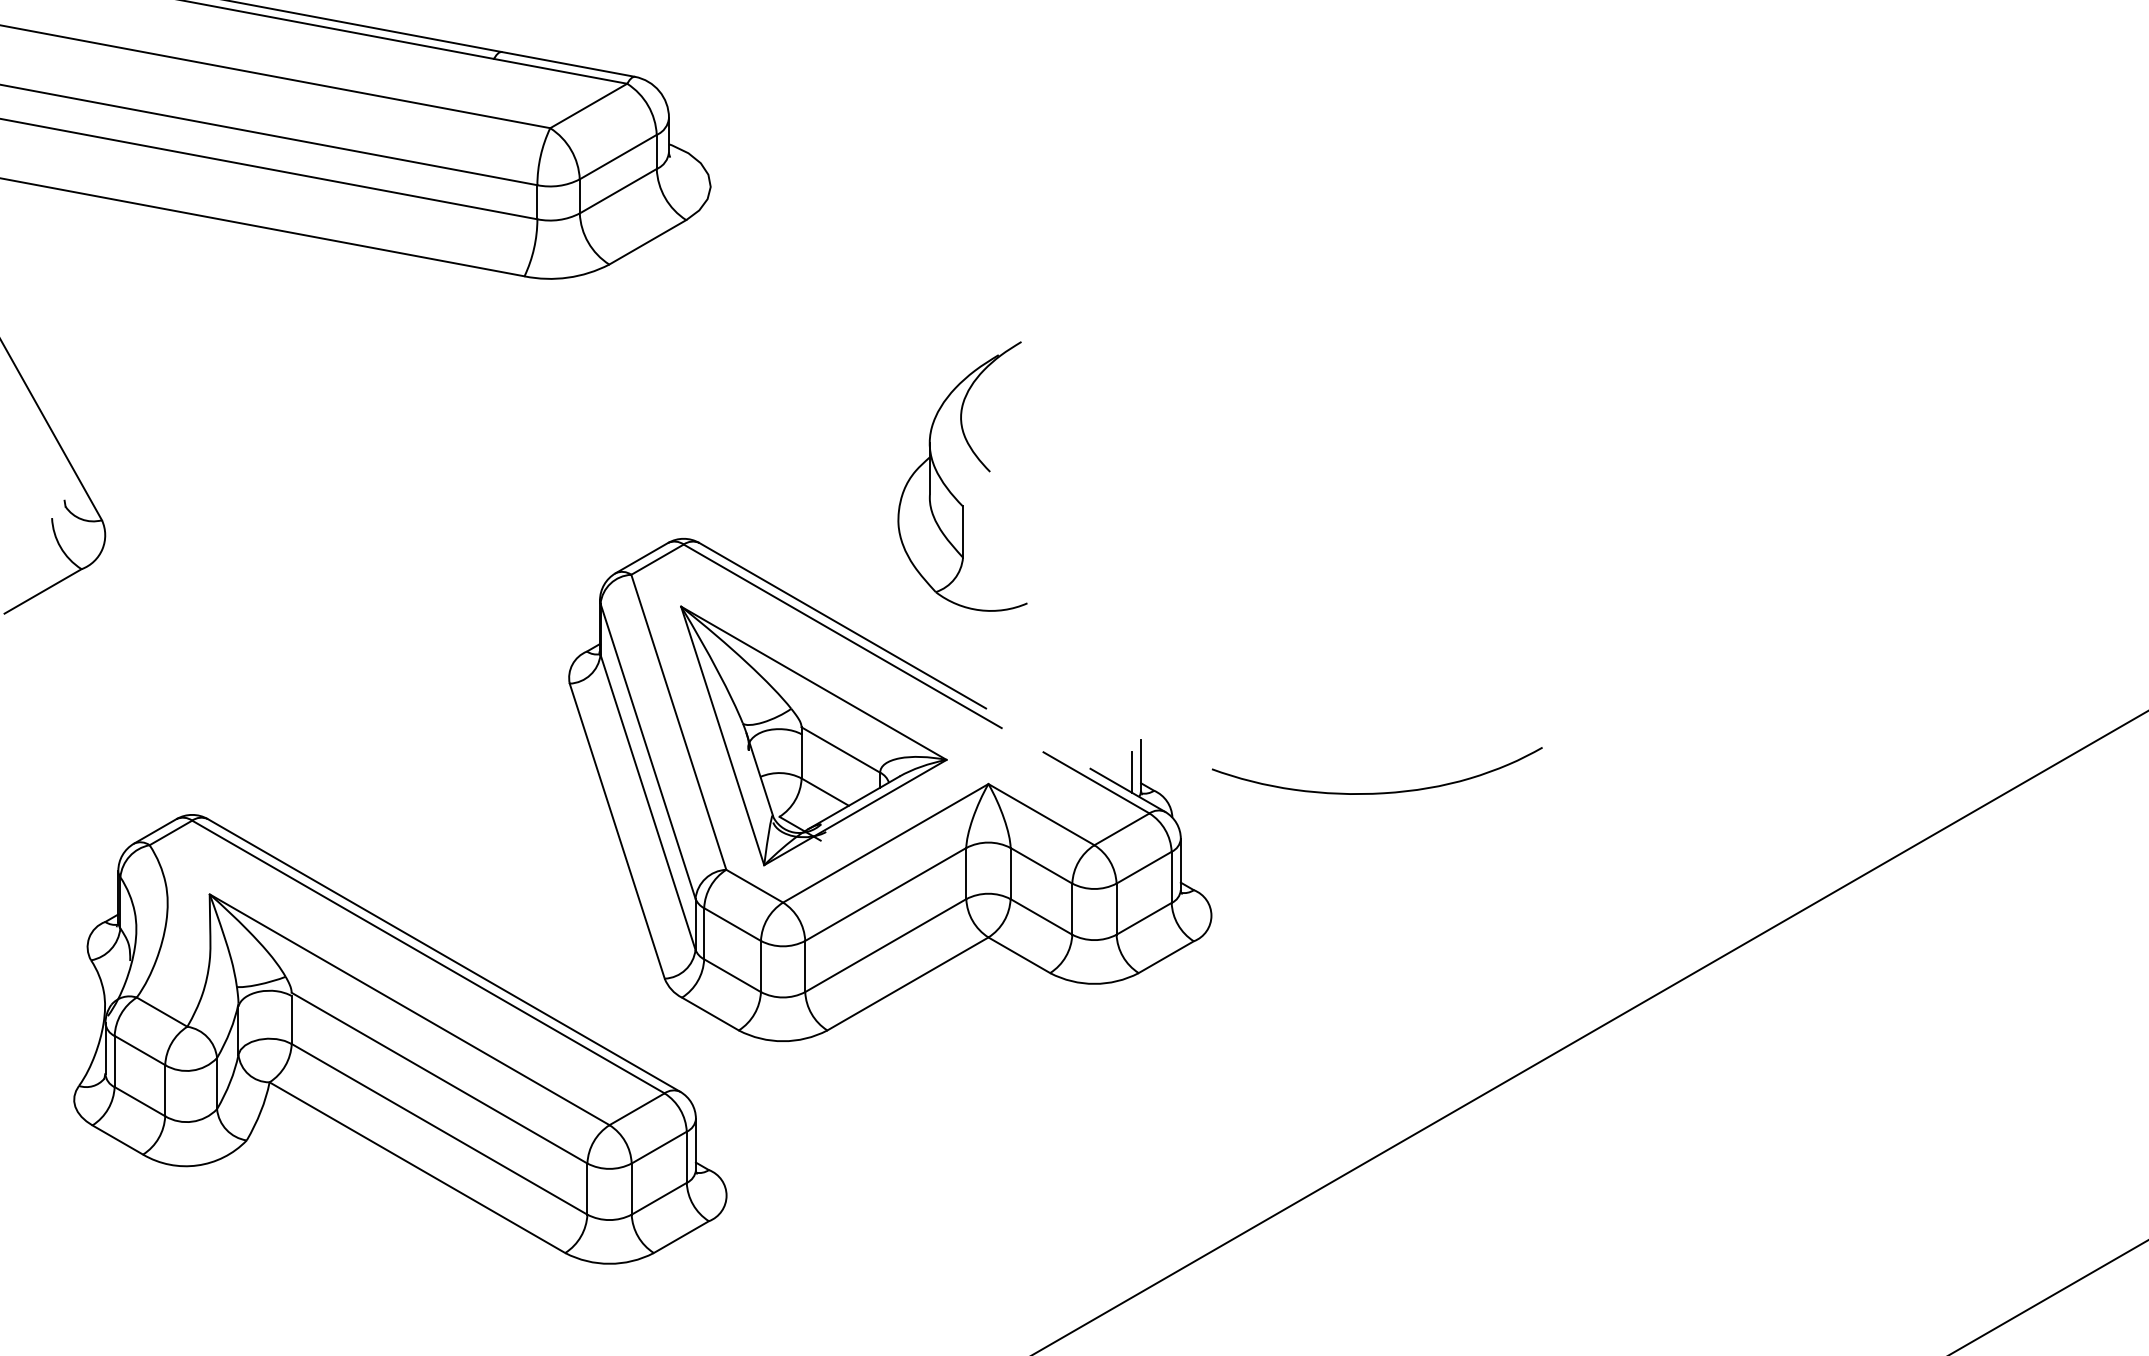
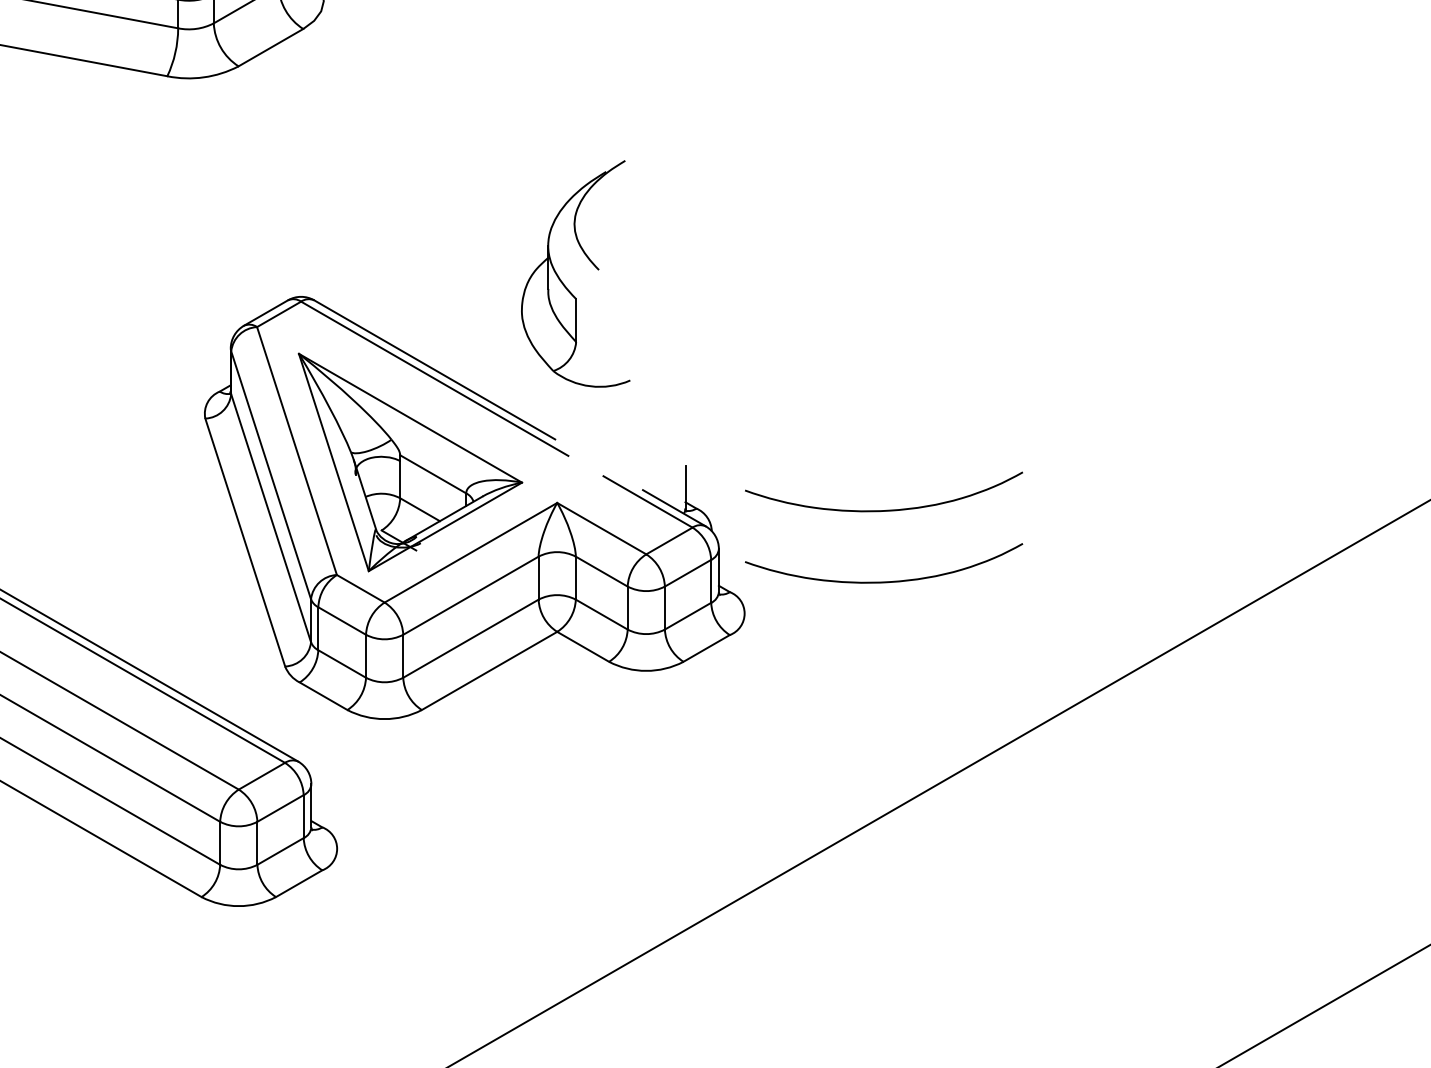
part: (947, 486) -> (563, 282), moved
line: (1131, 772) -> (677, 493), removed
curve: (1376, 877) -> (883, 581), added

